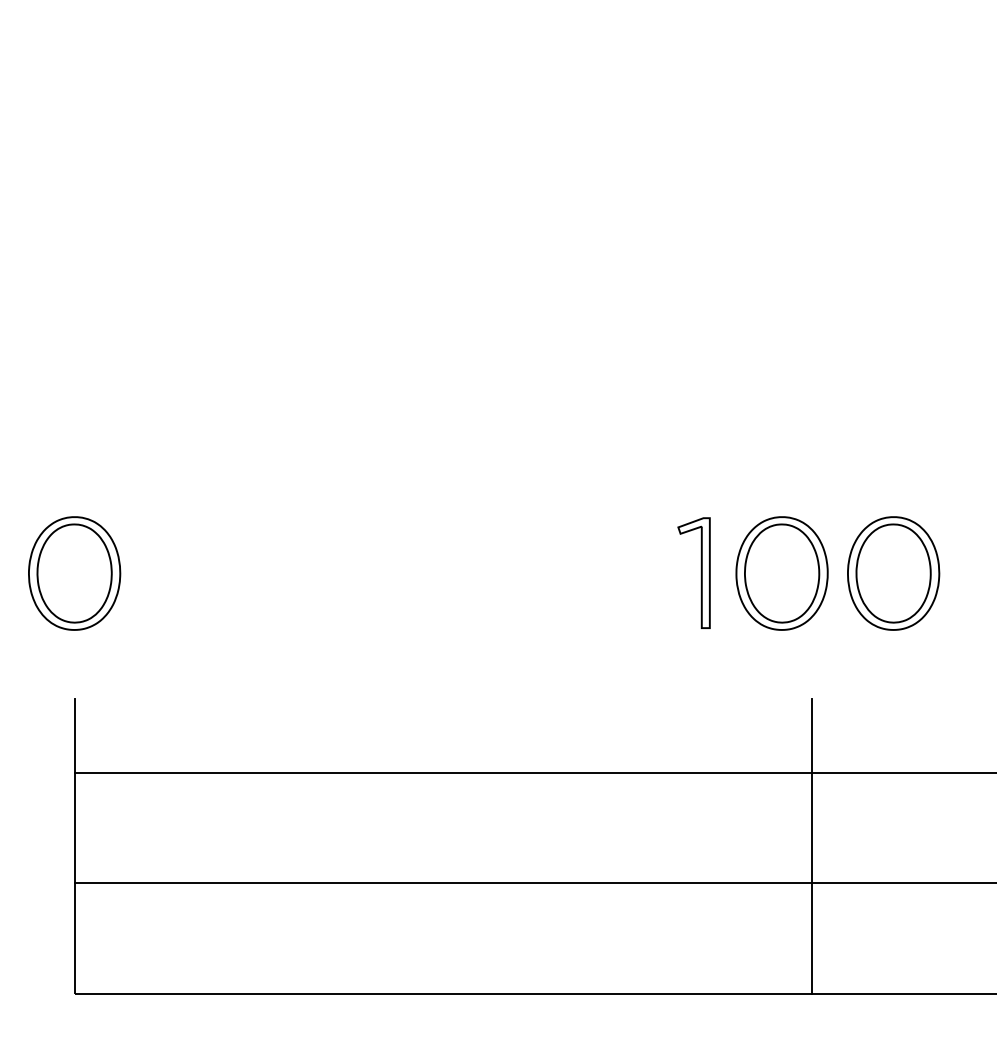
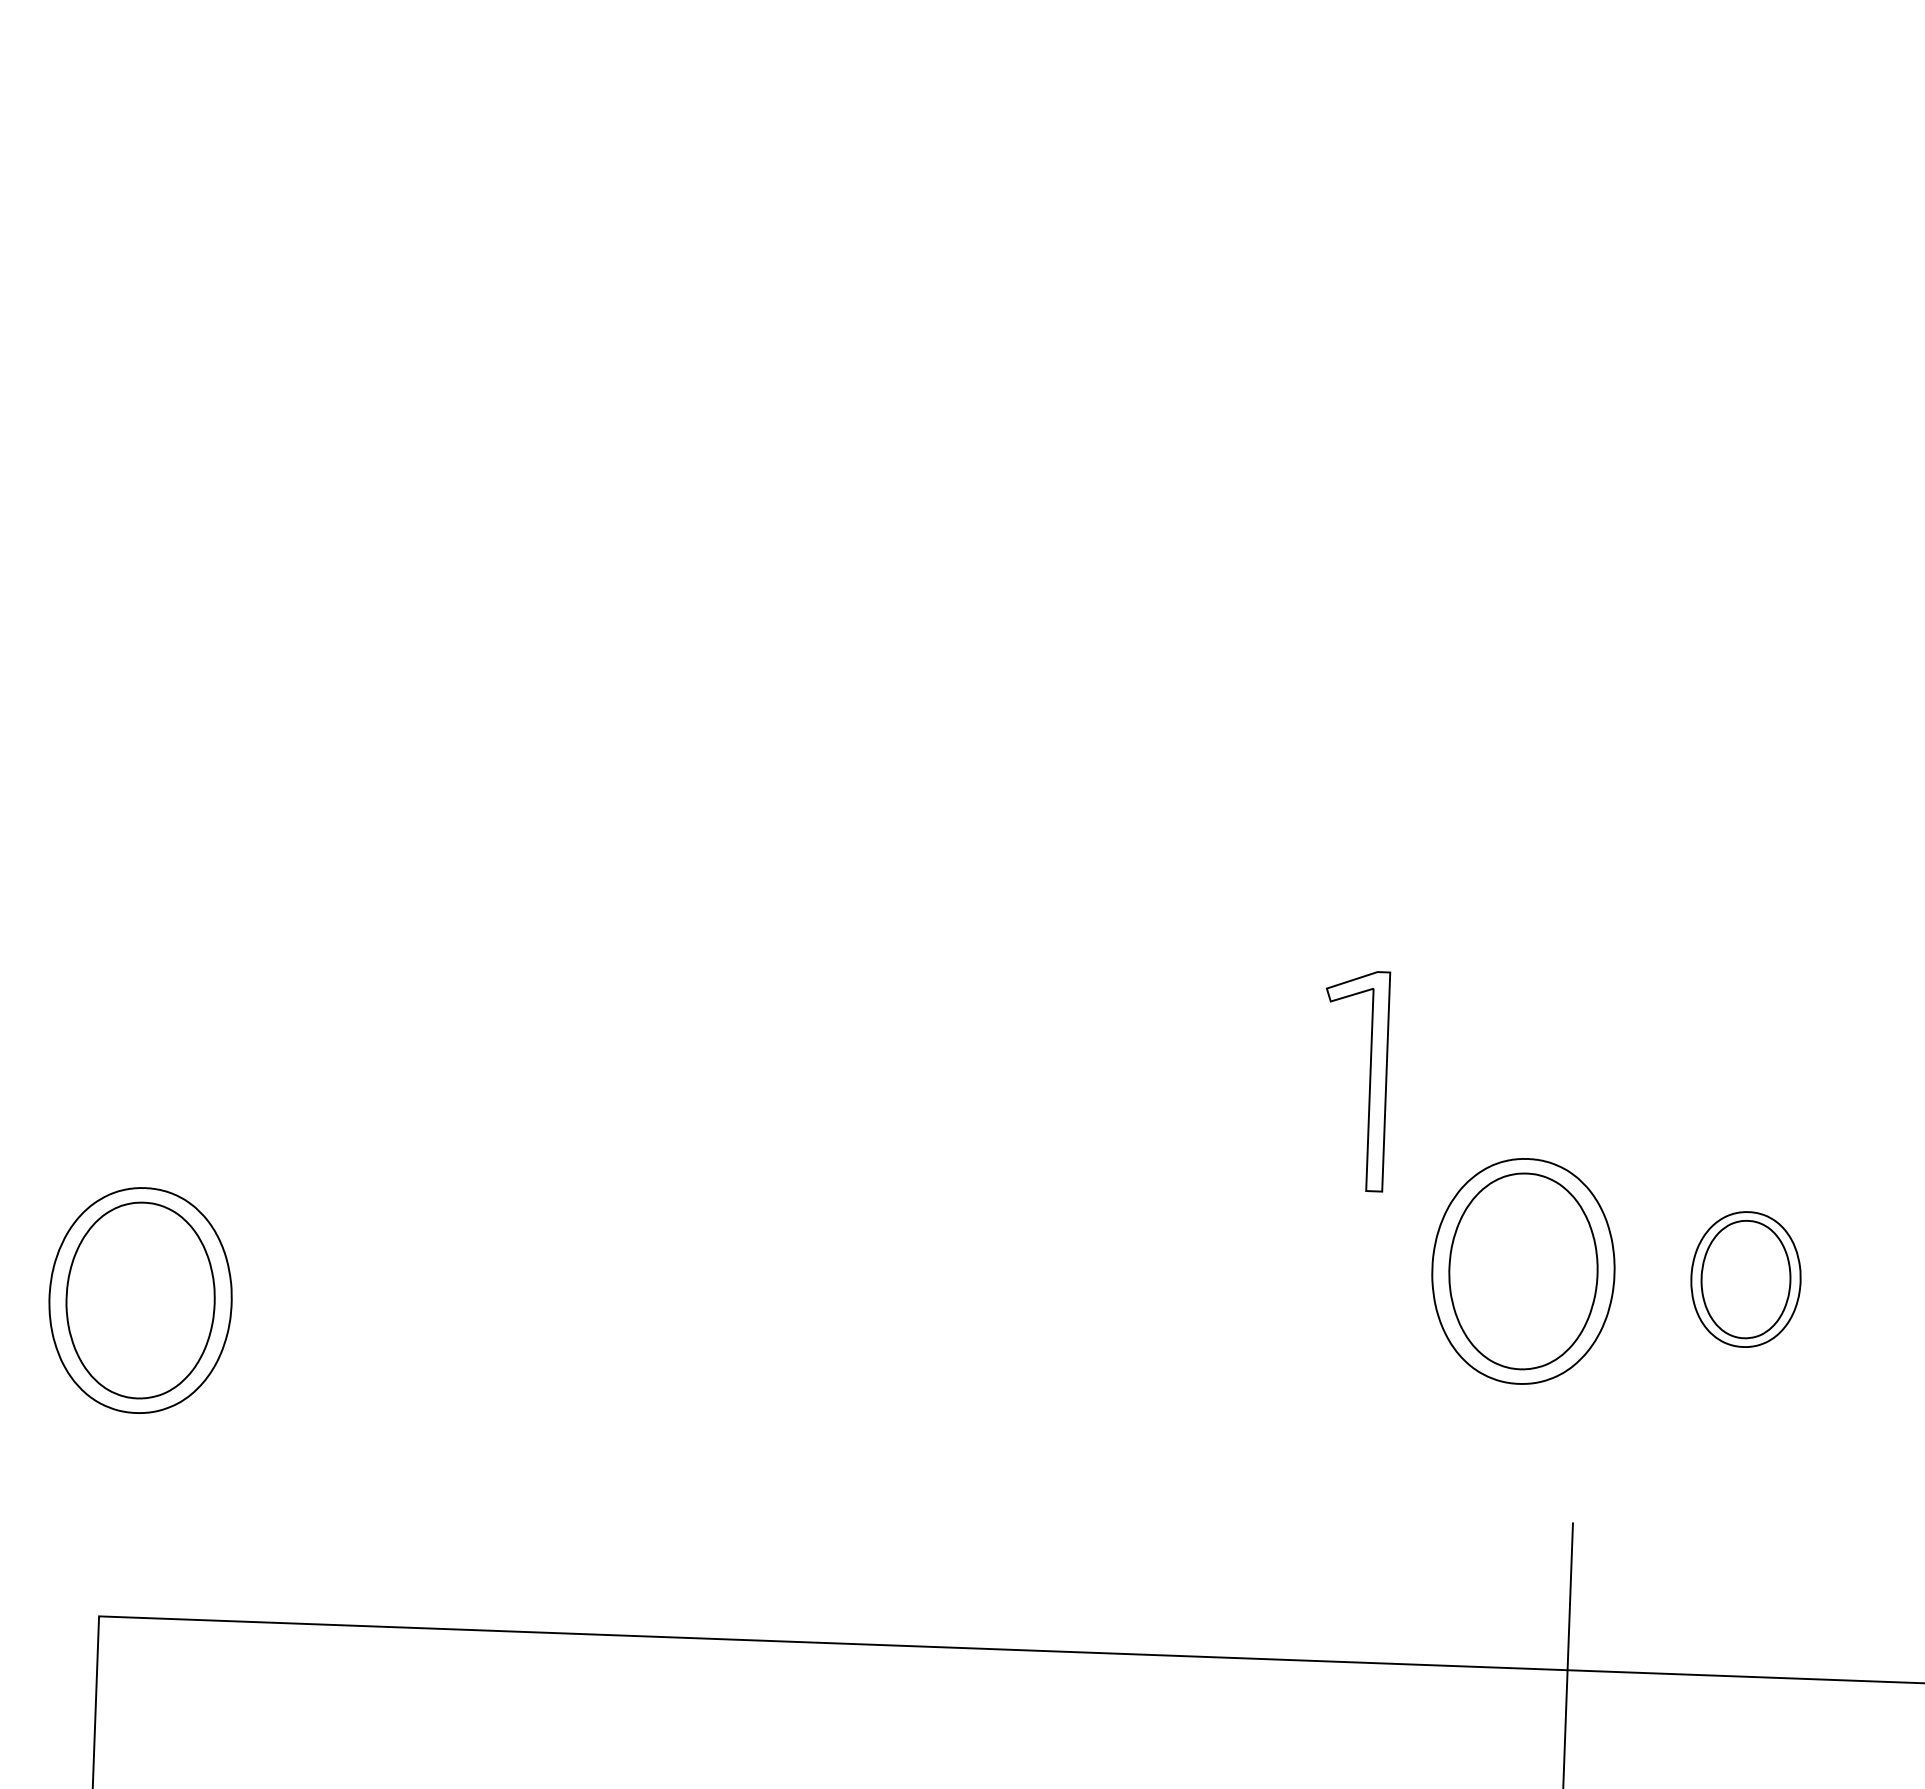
part: (700, 572) -> (1367, 1080), moved
part: (74, 573) -> (140, 1300), moved
part: (893, 573) -> (1745, 1279), size x0.6
line: (74, 735) -> (101, 1542), removed

